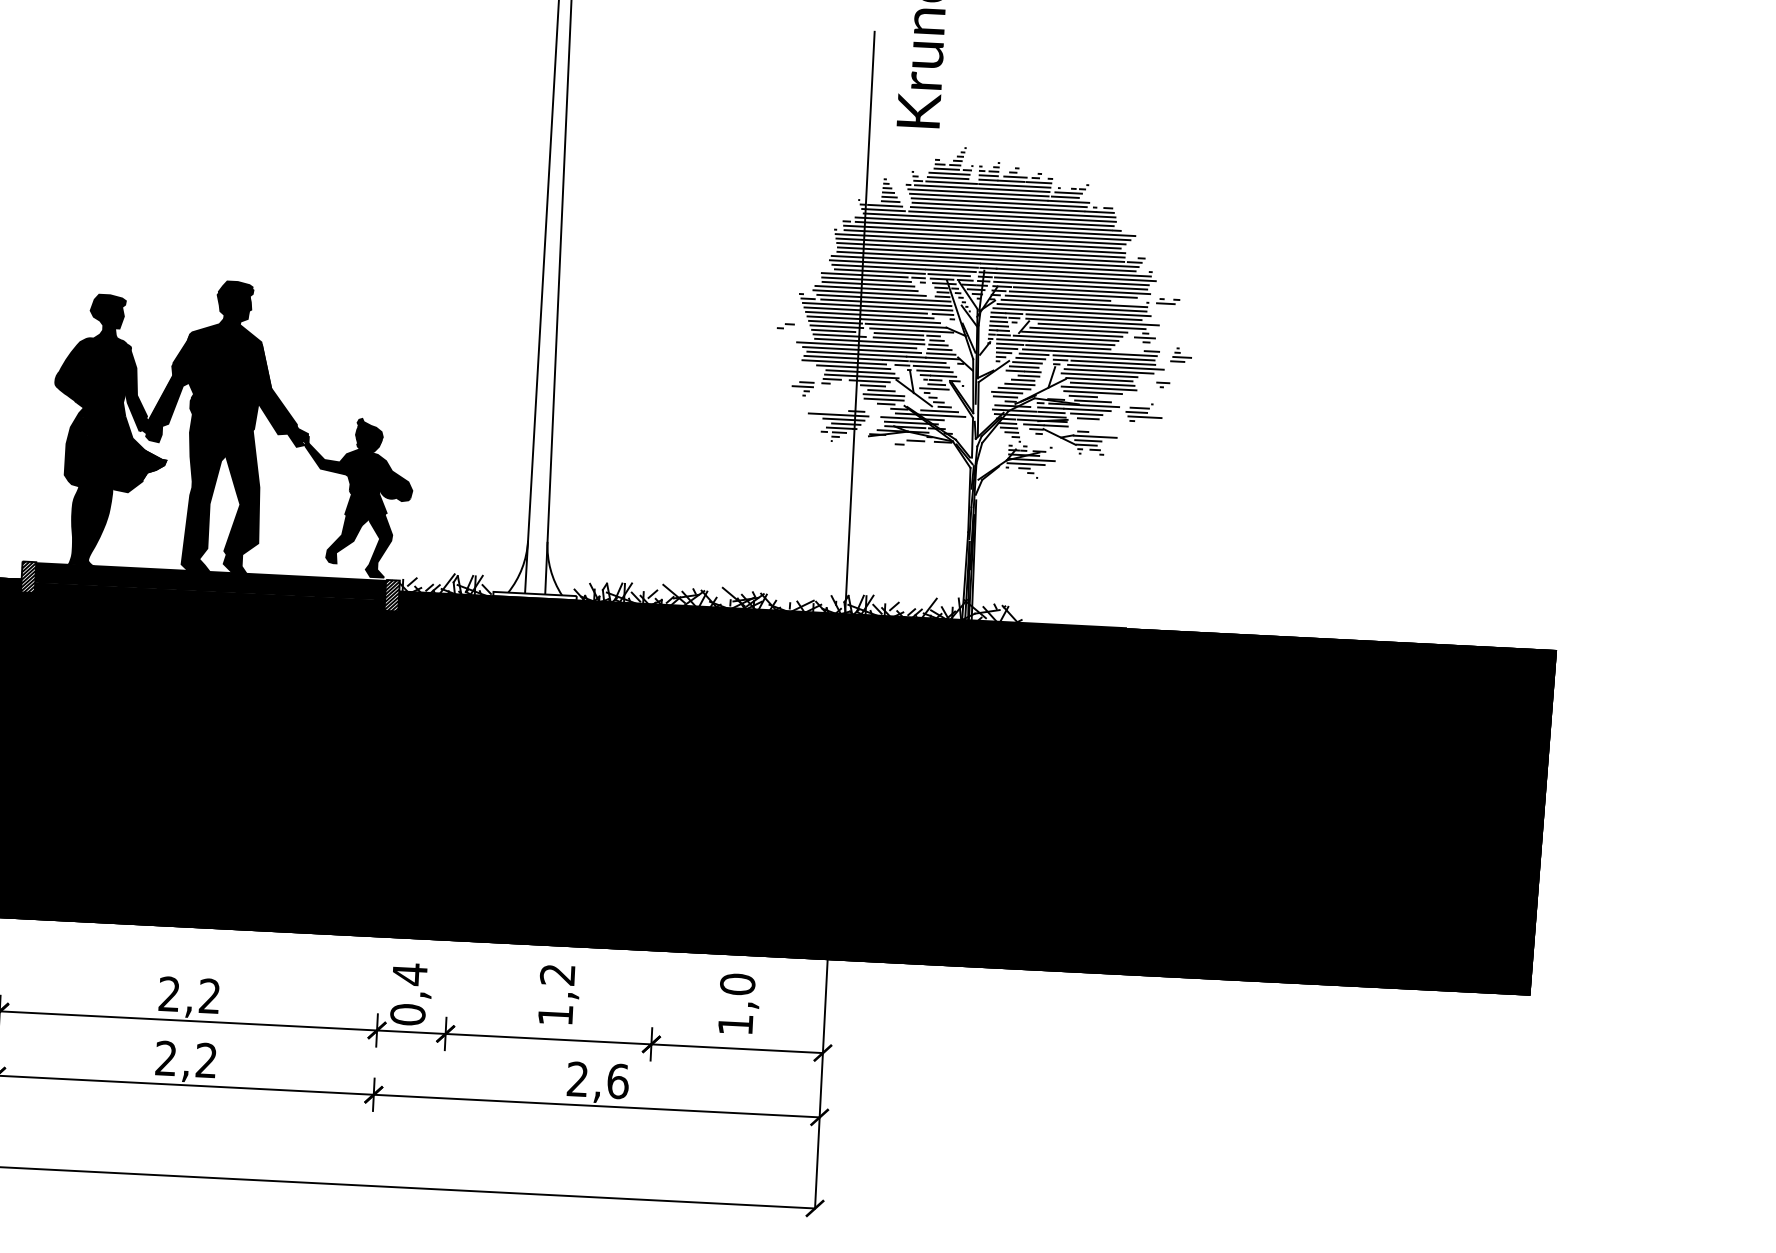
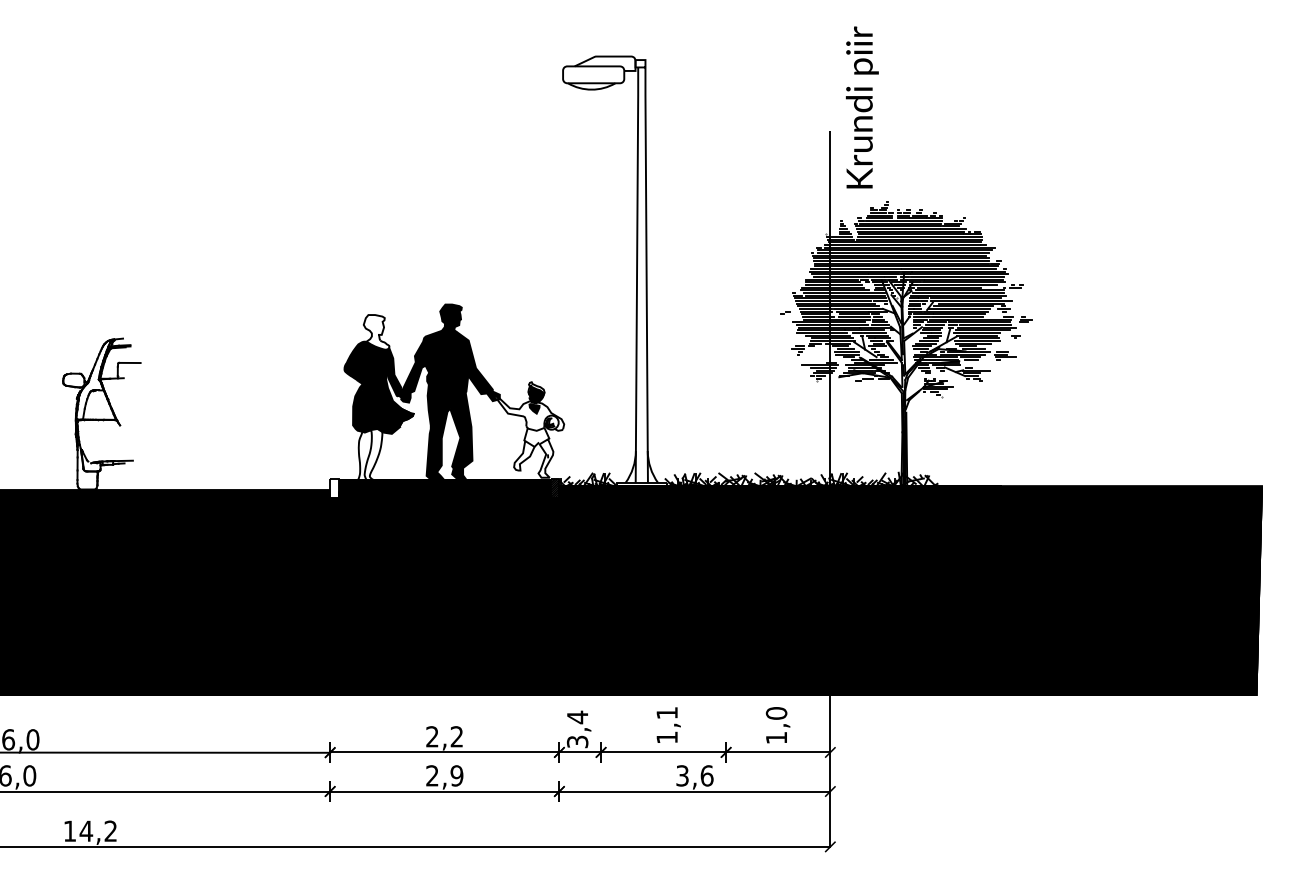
fill: (111, 324) -> (376, 332), removed
fill: (280, 426) -> (482, 389), removed
fill: (91, 522) -> (370, 453), removed
hatch: (28, 577) -> (334, 488), removed
text: (556, 975) -> (666, 713), 1,2 -> 1,1
text: (407, 1013) -> (577, 741), 0,4 -> 3,4
text: (205, 1059) -> (456, 775), 2,2 -> 2,9
text: (577, 1078) -> (682, 775), 2,6 -> 3,6

